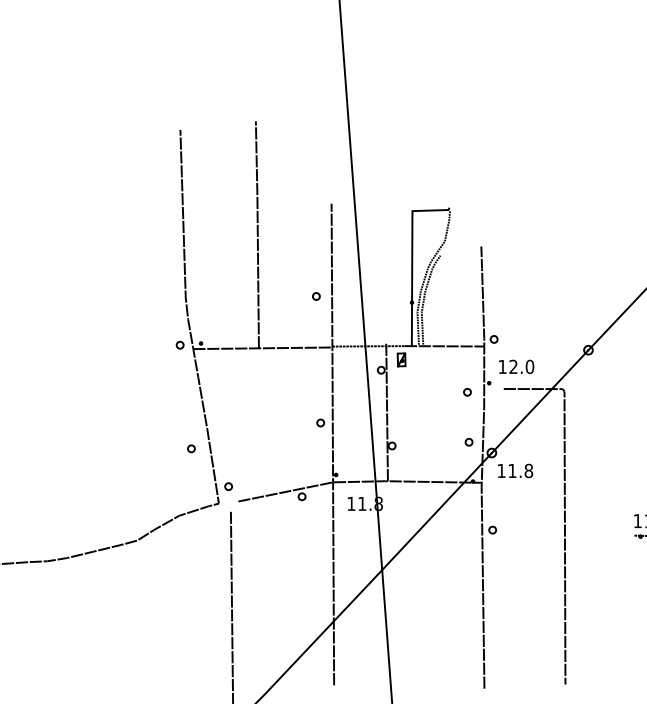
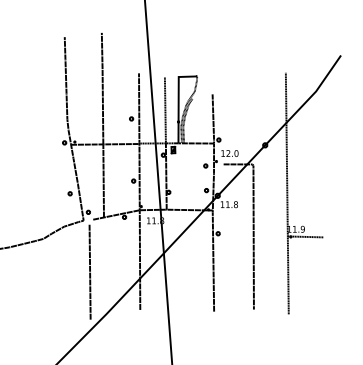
line: (383, 277) -> (164, 109), added
line: (259, 421) -> (103, 180), added
line: (631, 448) -> (286, 193), added

